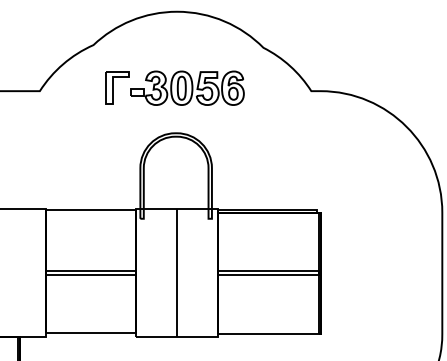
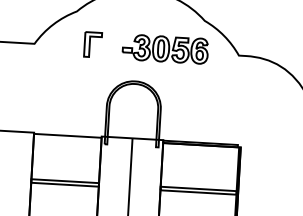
part: (187, 87) -> (165, 48), moved

